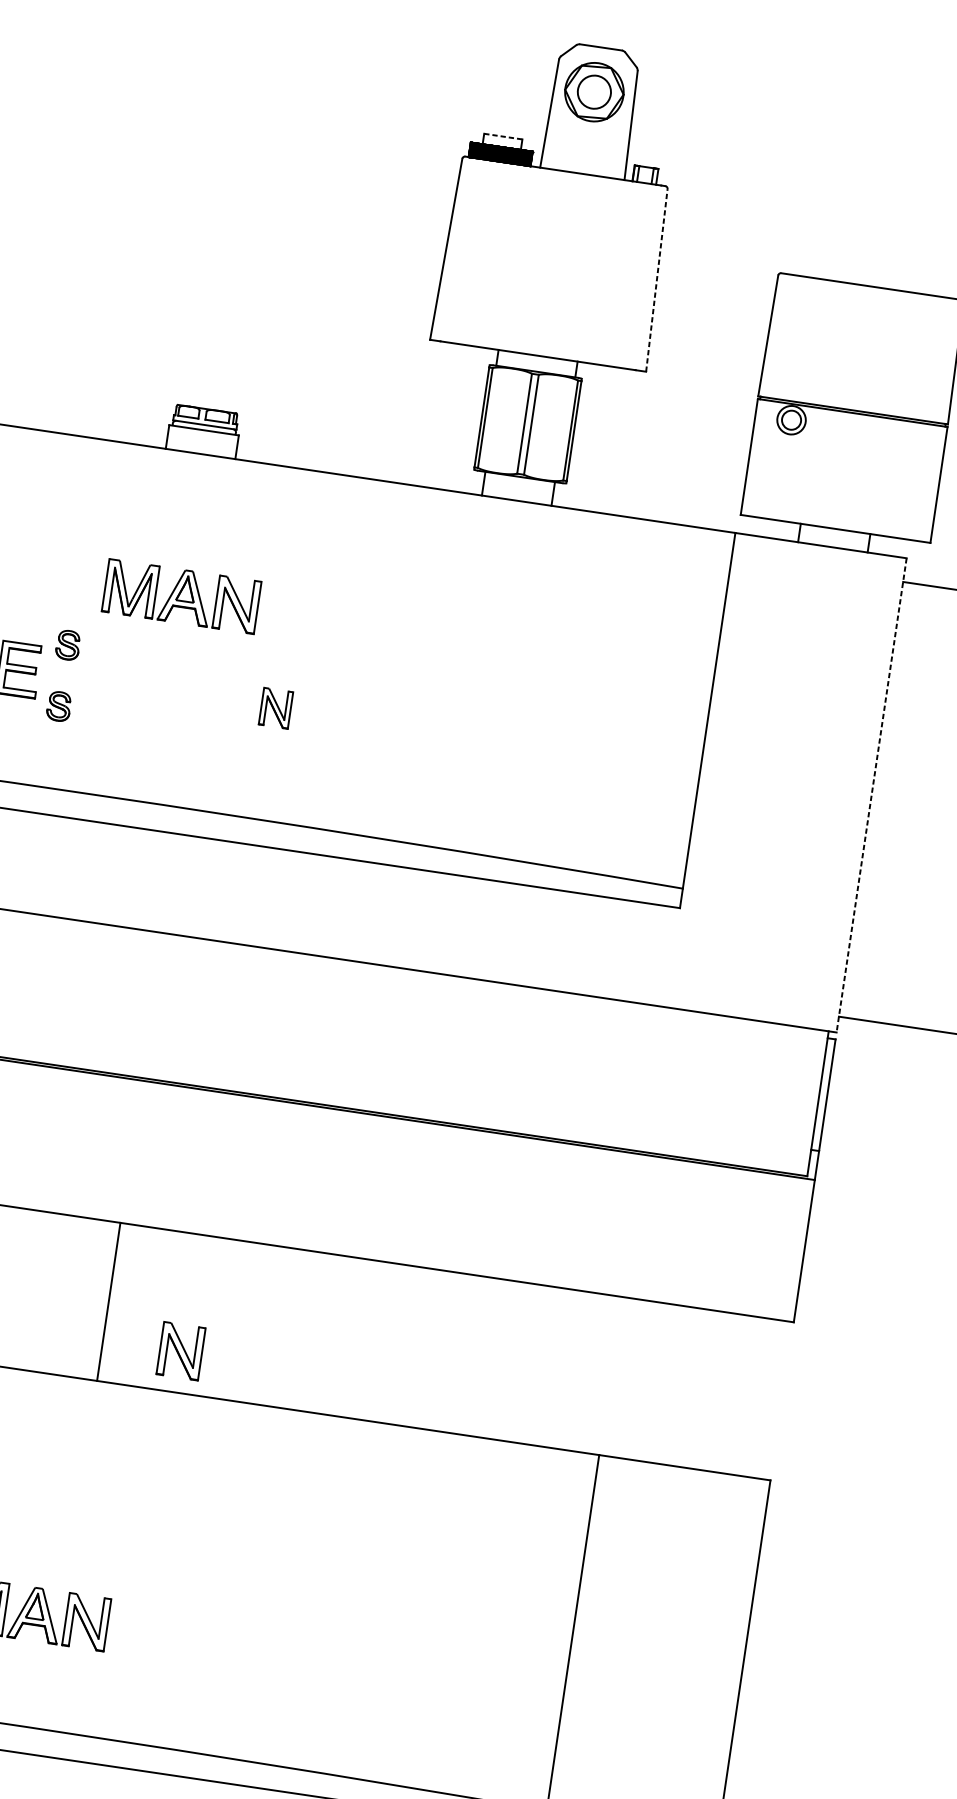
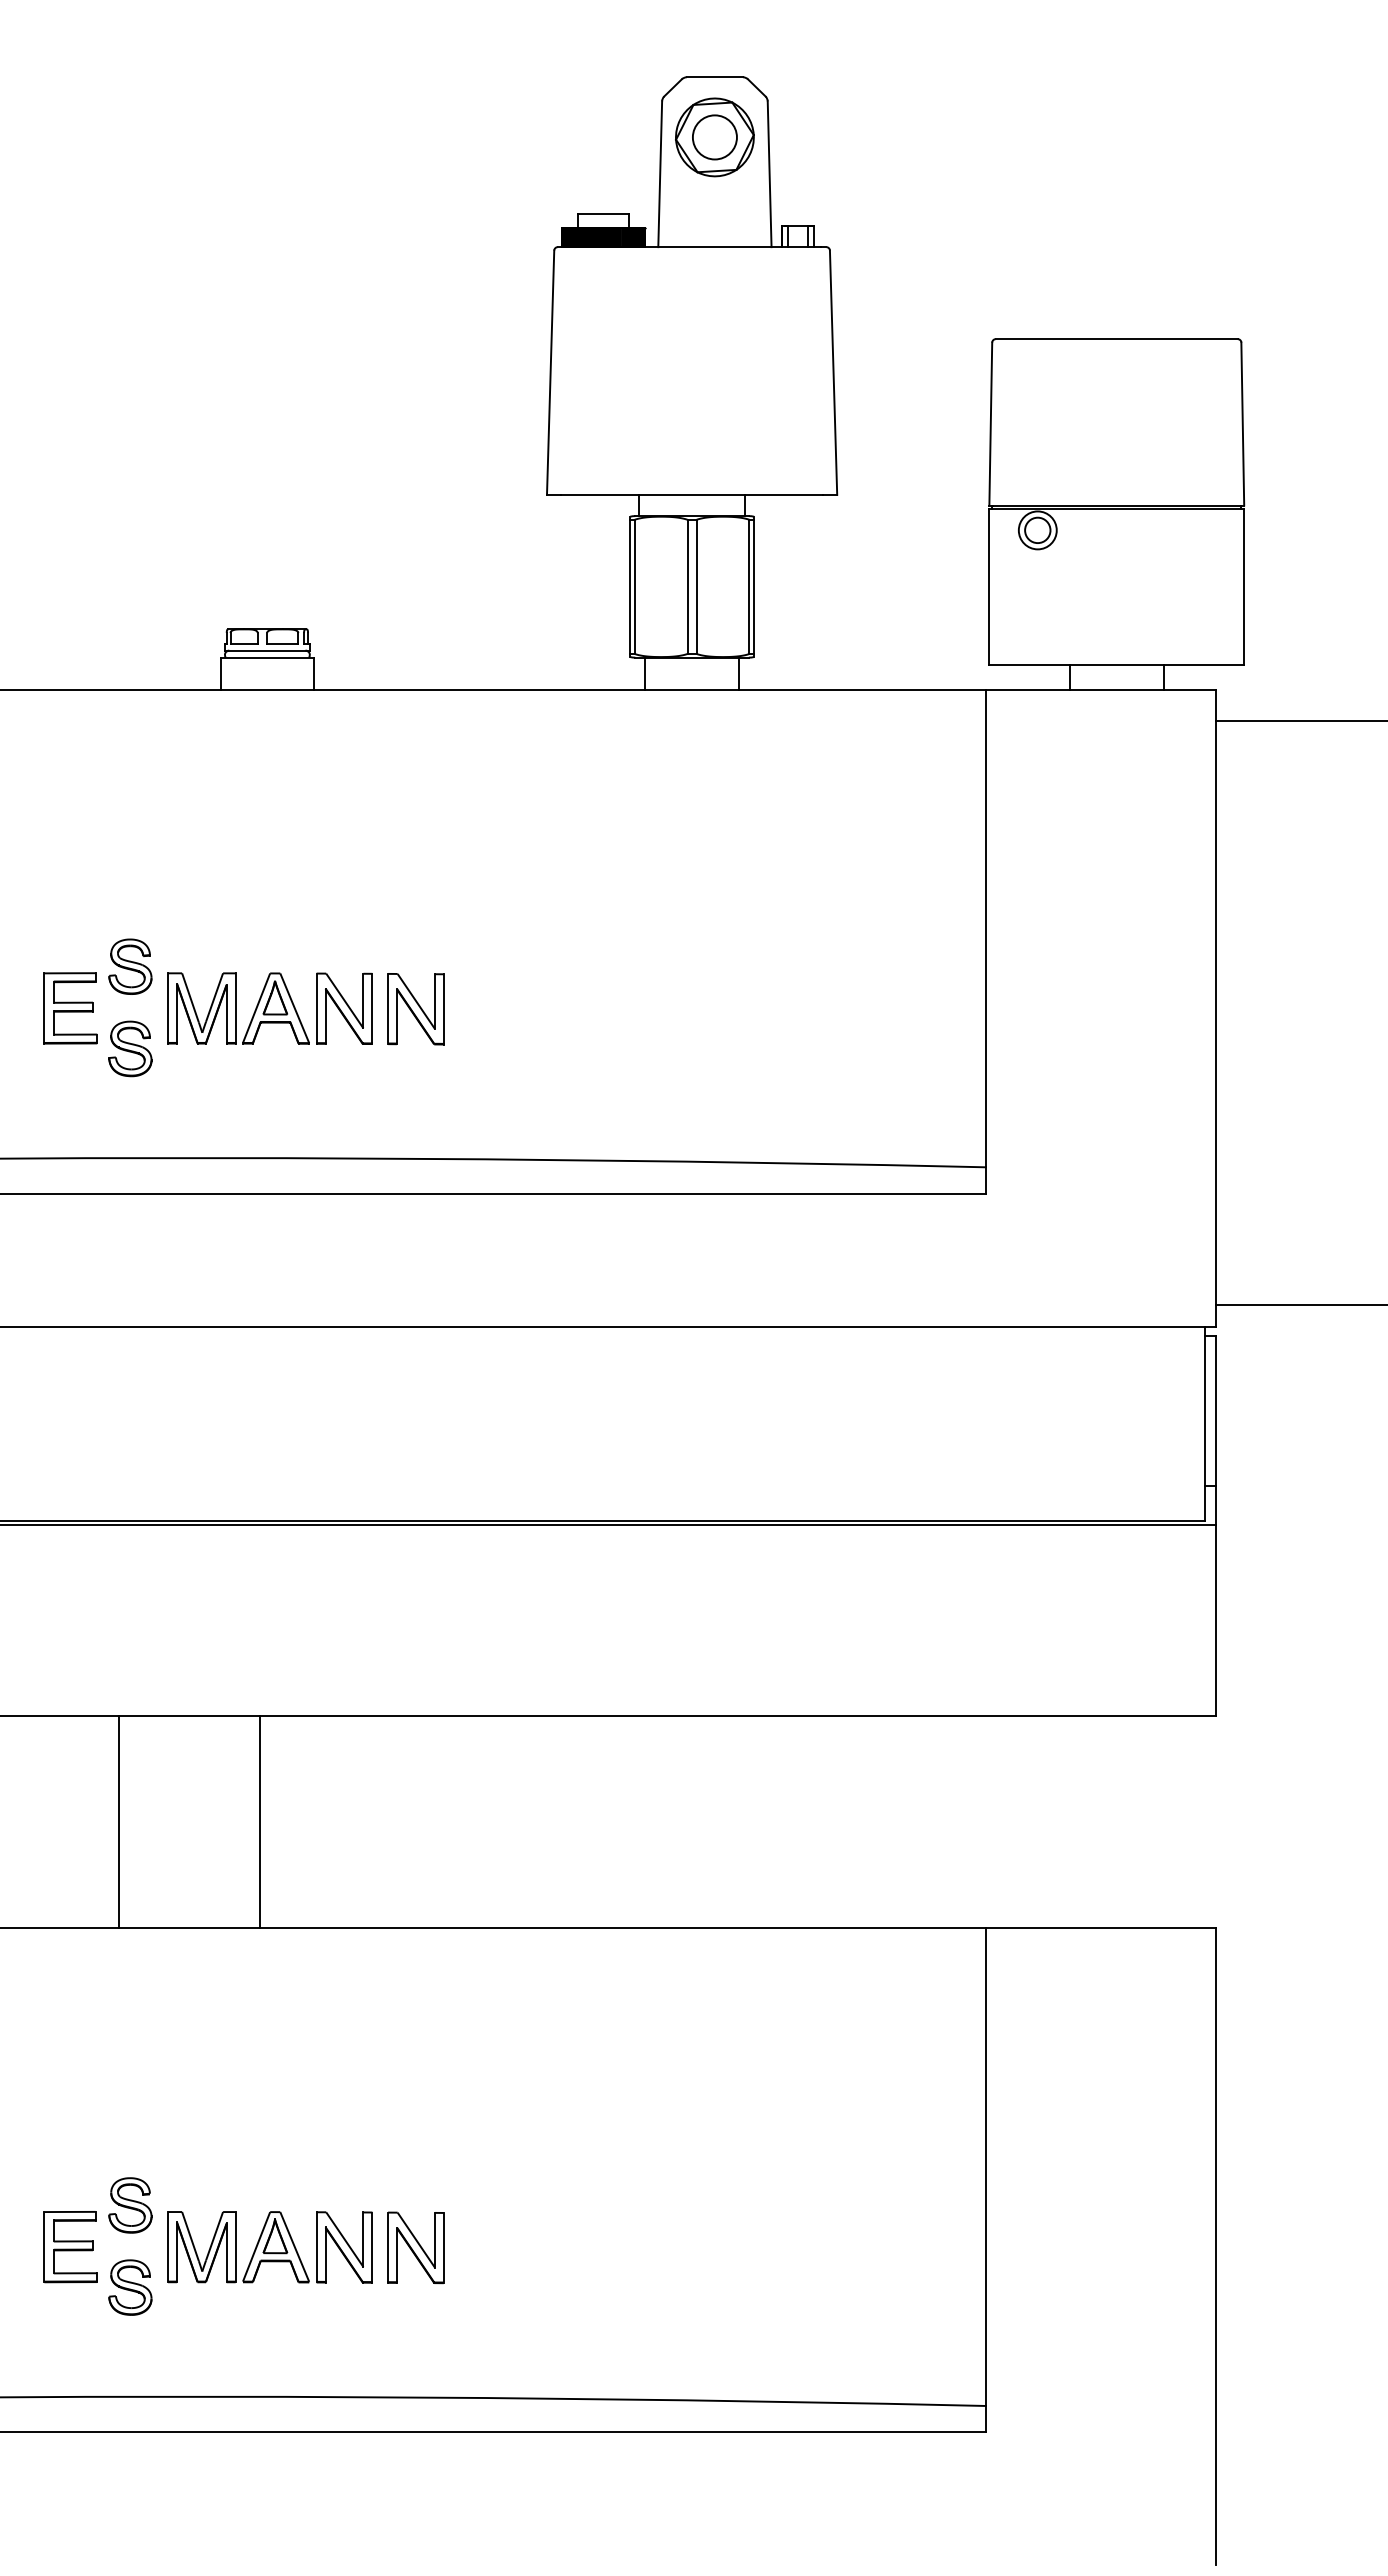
line: (503, 136) -> (603, 213), dashed -> solid
line: (656, 280) -> (833, 372), dashed -> solid
part: (181, 596) -> (269, 1008), moved
part: (68, 645) -> (130, 966), size x1.43
part: (59, 706) -> (130, 1048), size x1.43
part: (275, 708) -> (415, 1009), size x1.43
line: (871, 795) -> (1215, 1008), dashed -> solid
line: (108, 1301) -> (260, 1821), moved
part: (180, 1350) -> (415, 2247), moved

